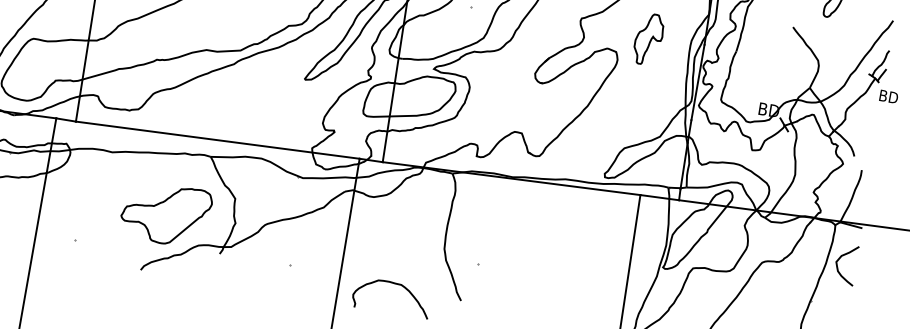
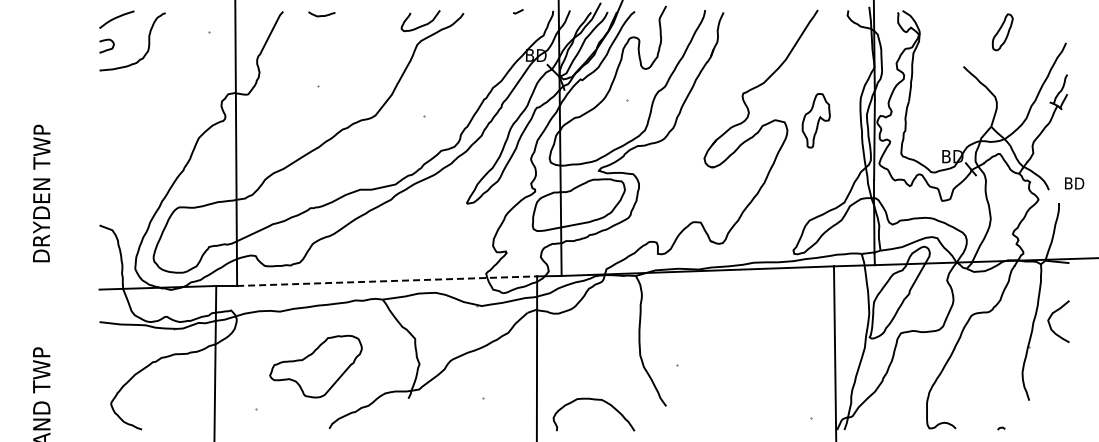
part: (648, 39) -> (815, 120), moved
text: (888, 96) -> (1074, 183), moved
line: (218, 140) -> (387, 281), solid -> dashed
part: (165, 214) -> (315, 366), moved
curve: (839, 259) -> (1051, 317), moved

